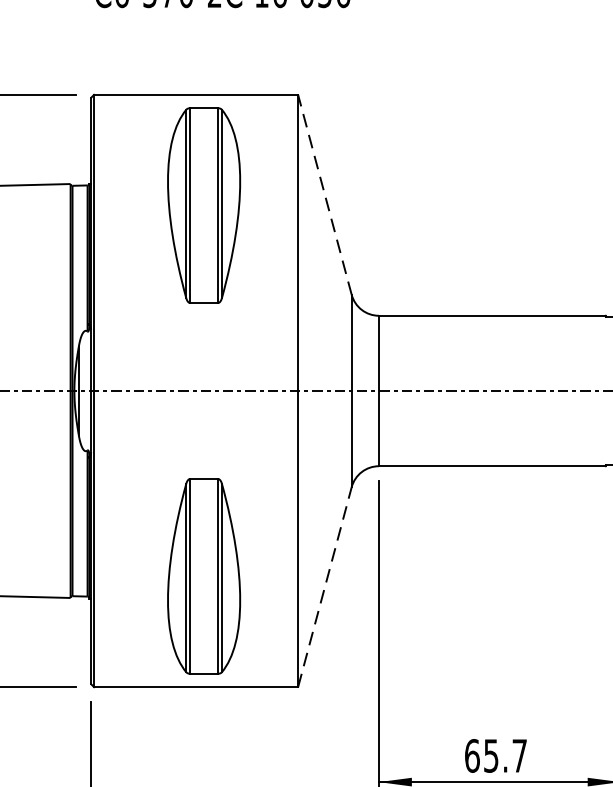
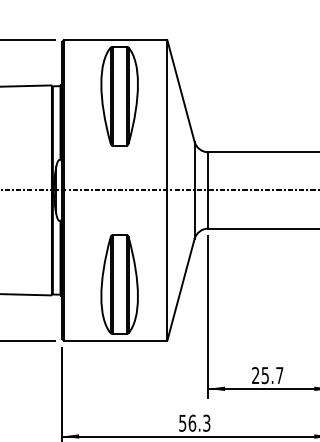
line: (324, 194) -> (180, 90), dashed -> solid
line: (324, 586) -> (180, 289), dashed -> solid
text: (471, 755) -> (255, 375), 65.7 -> 25.7

